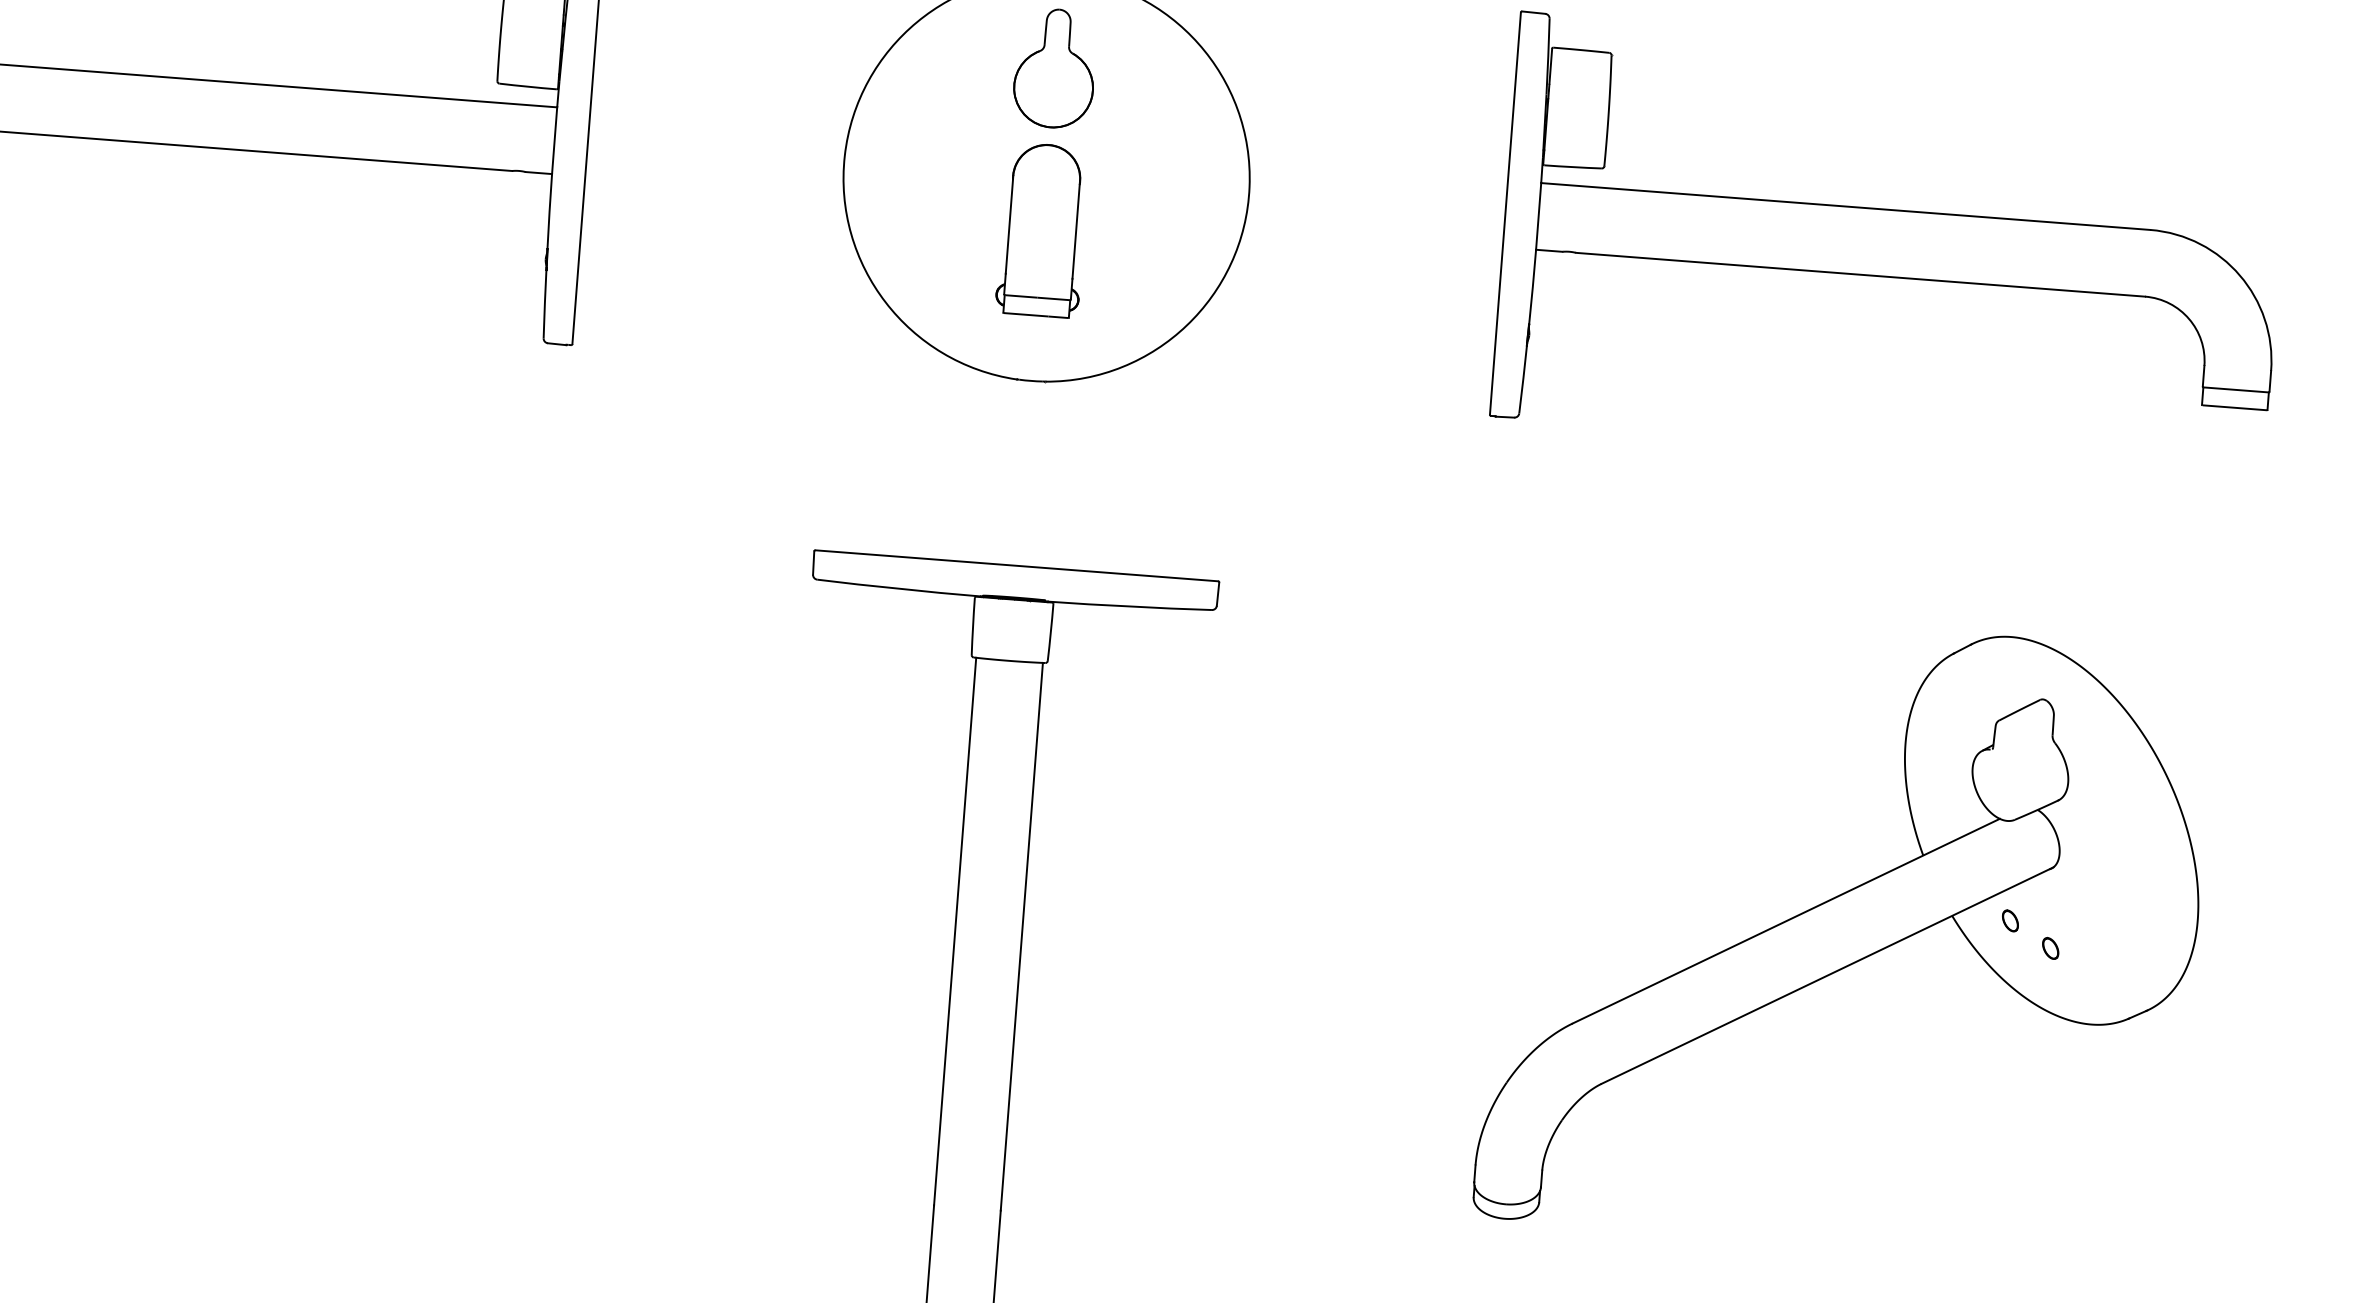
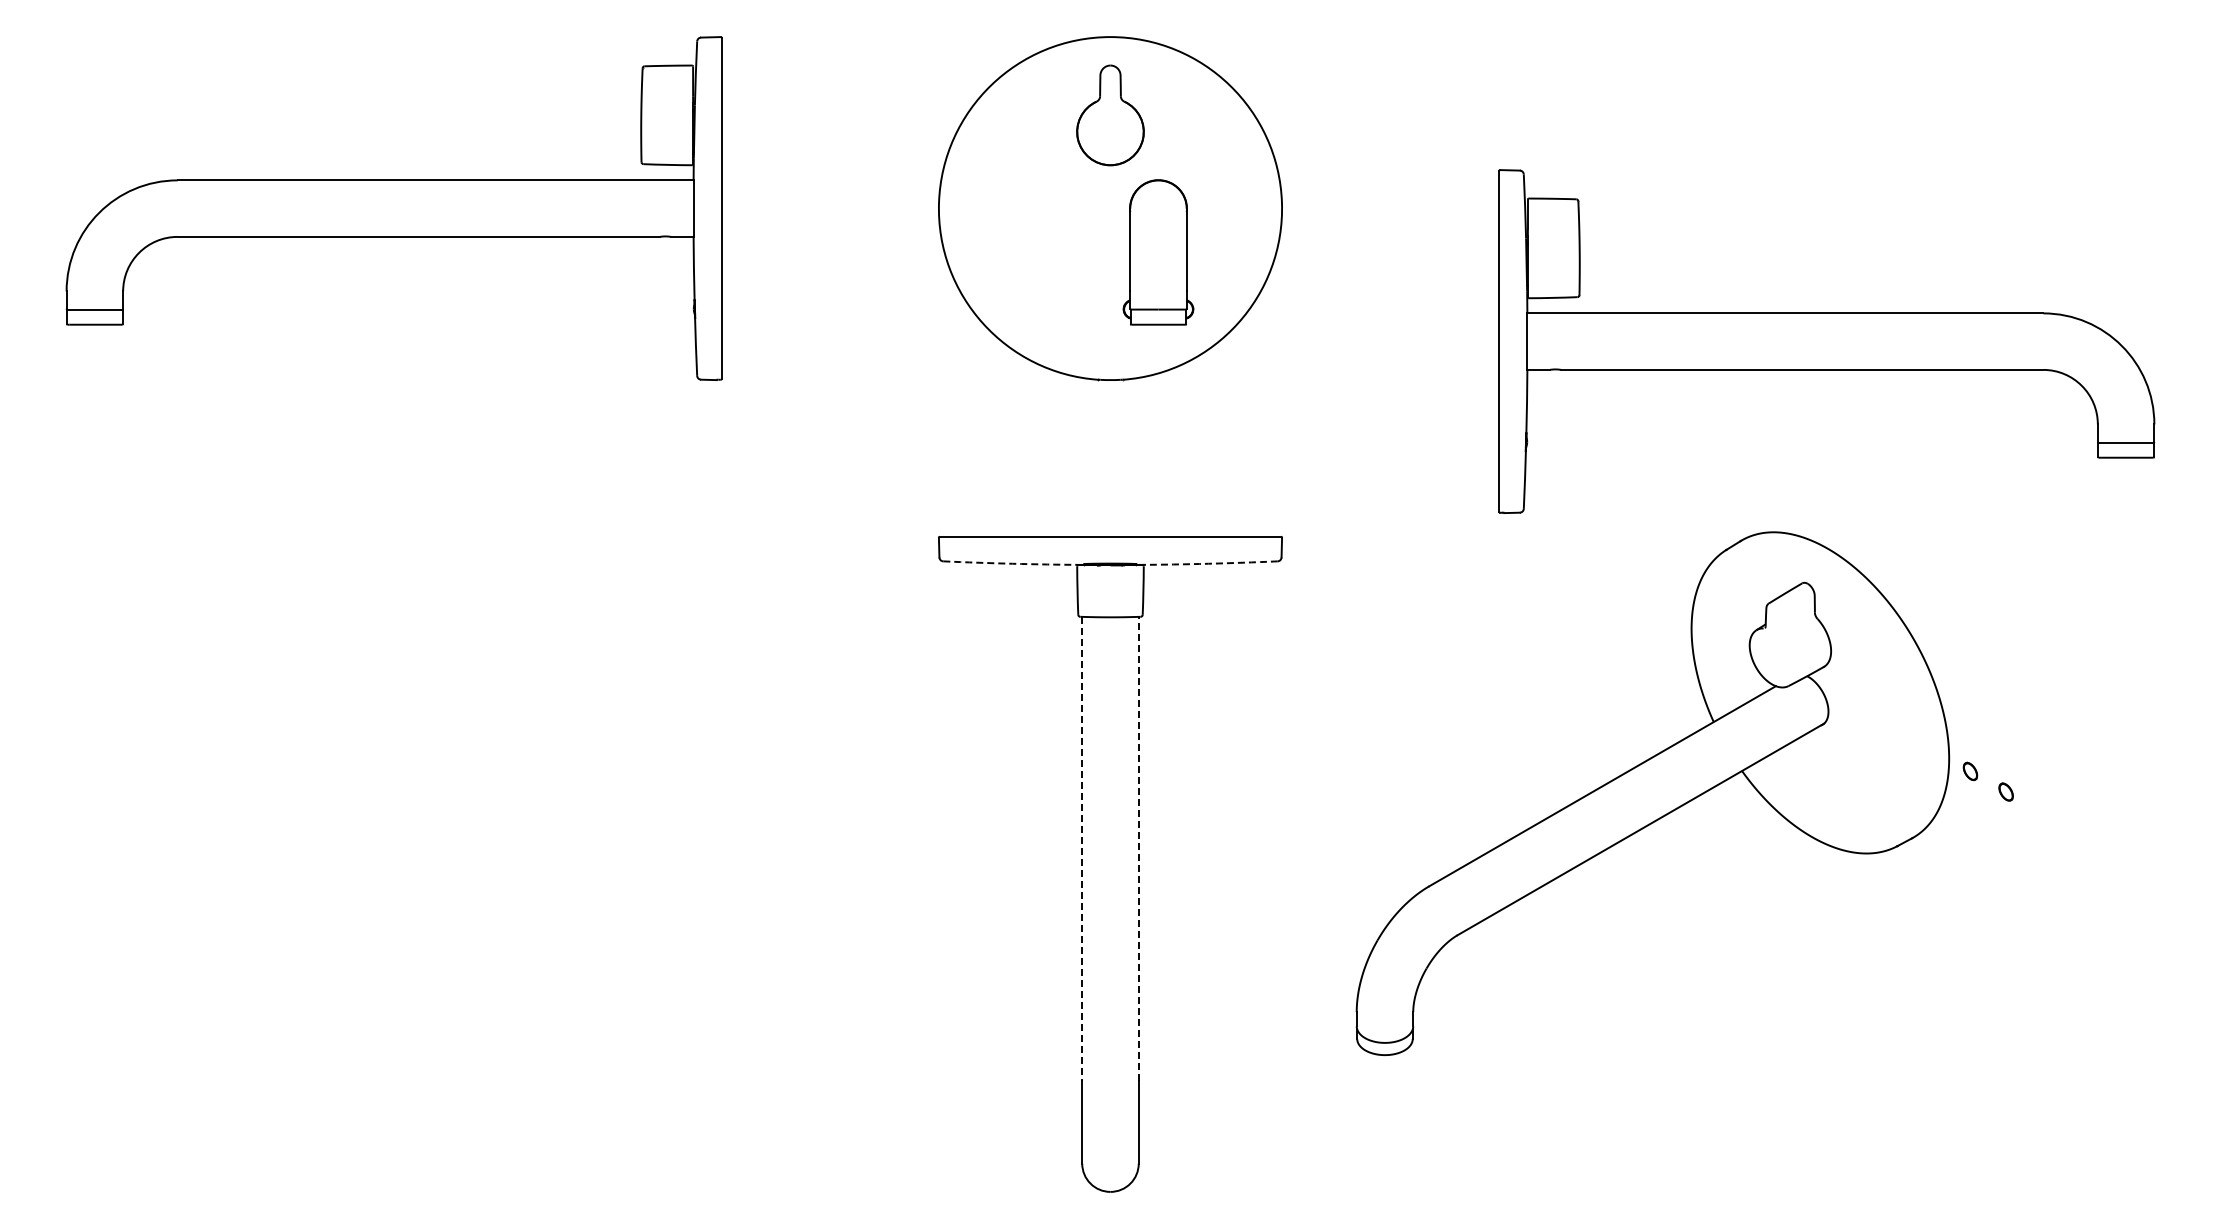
part: (1042, 230) -> (1158, 252), moved
part: (1891, 243) -> (1826, 341), moved
arc: (898, 588) -> (1012, 563), solid -> dashed
arc: (1130, 606) -> (1208, 563), solid -> dashed
line: (955, 932) -> (1082, 849), solid -> dashed
part: (1844, 934) -> (1652, 793), moved
line: (1021, 936) -> (1138, 848), solid -> dashed

